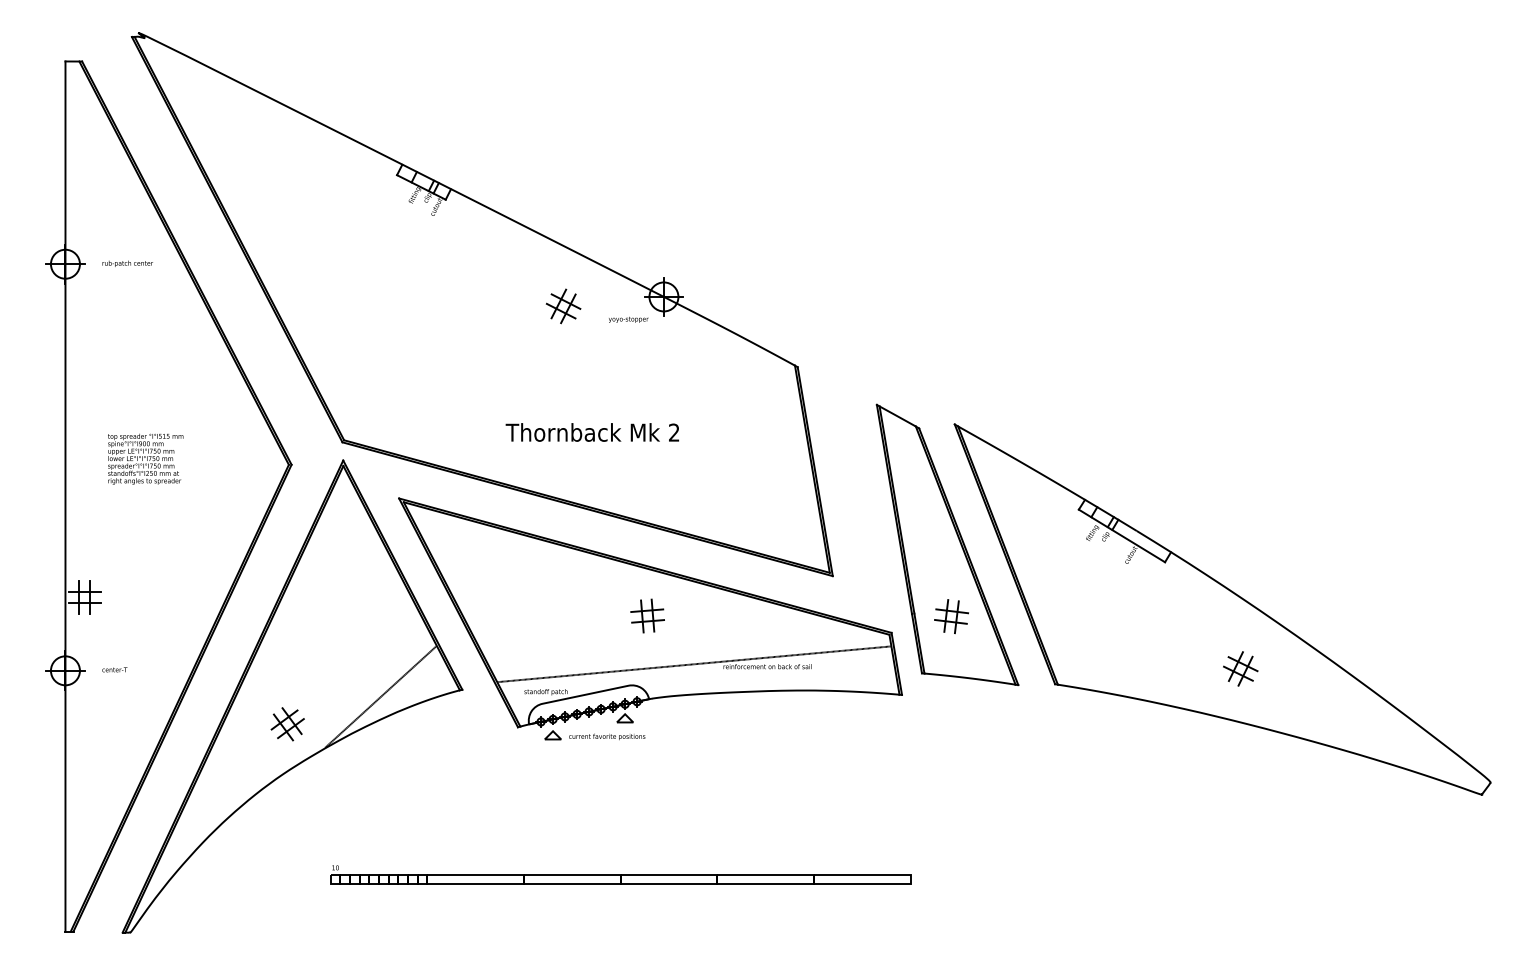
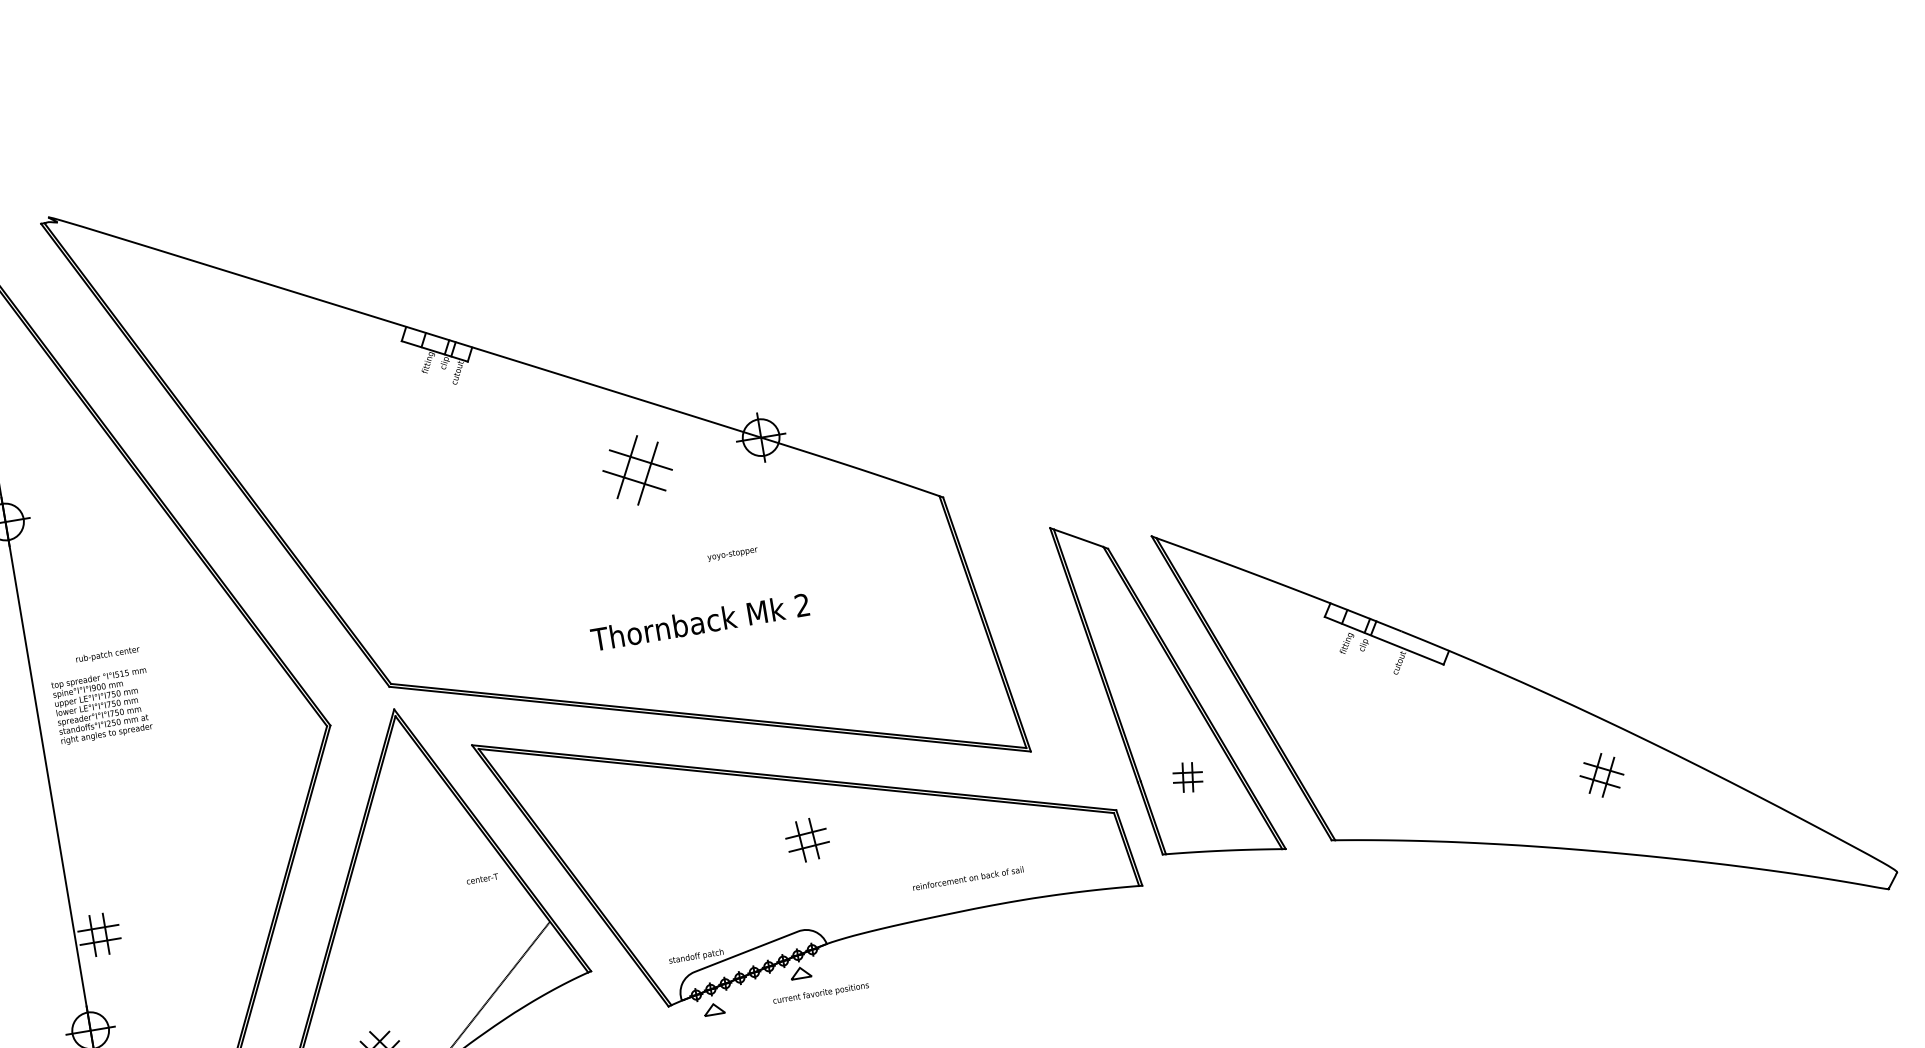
text: (127, 263) -> (107, 654), moved
part: (563, 306) -> (637, 470), size x1.6
text: (628, 319) -> (732, 553), moved
text: (145, 458) -> (103, 705), moved
part: (951, 616) -> (1187, 777), size x0.7
line: (694, 664) -> (876, 891), removed
part: (1240, 668) -> (1601, 774), moved
text: (114, 669) -> (481, 878), moved
text: (607, 736) -> (821, 992), moved

